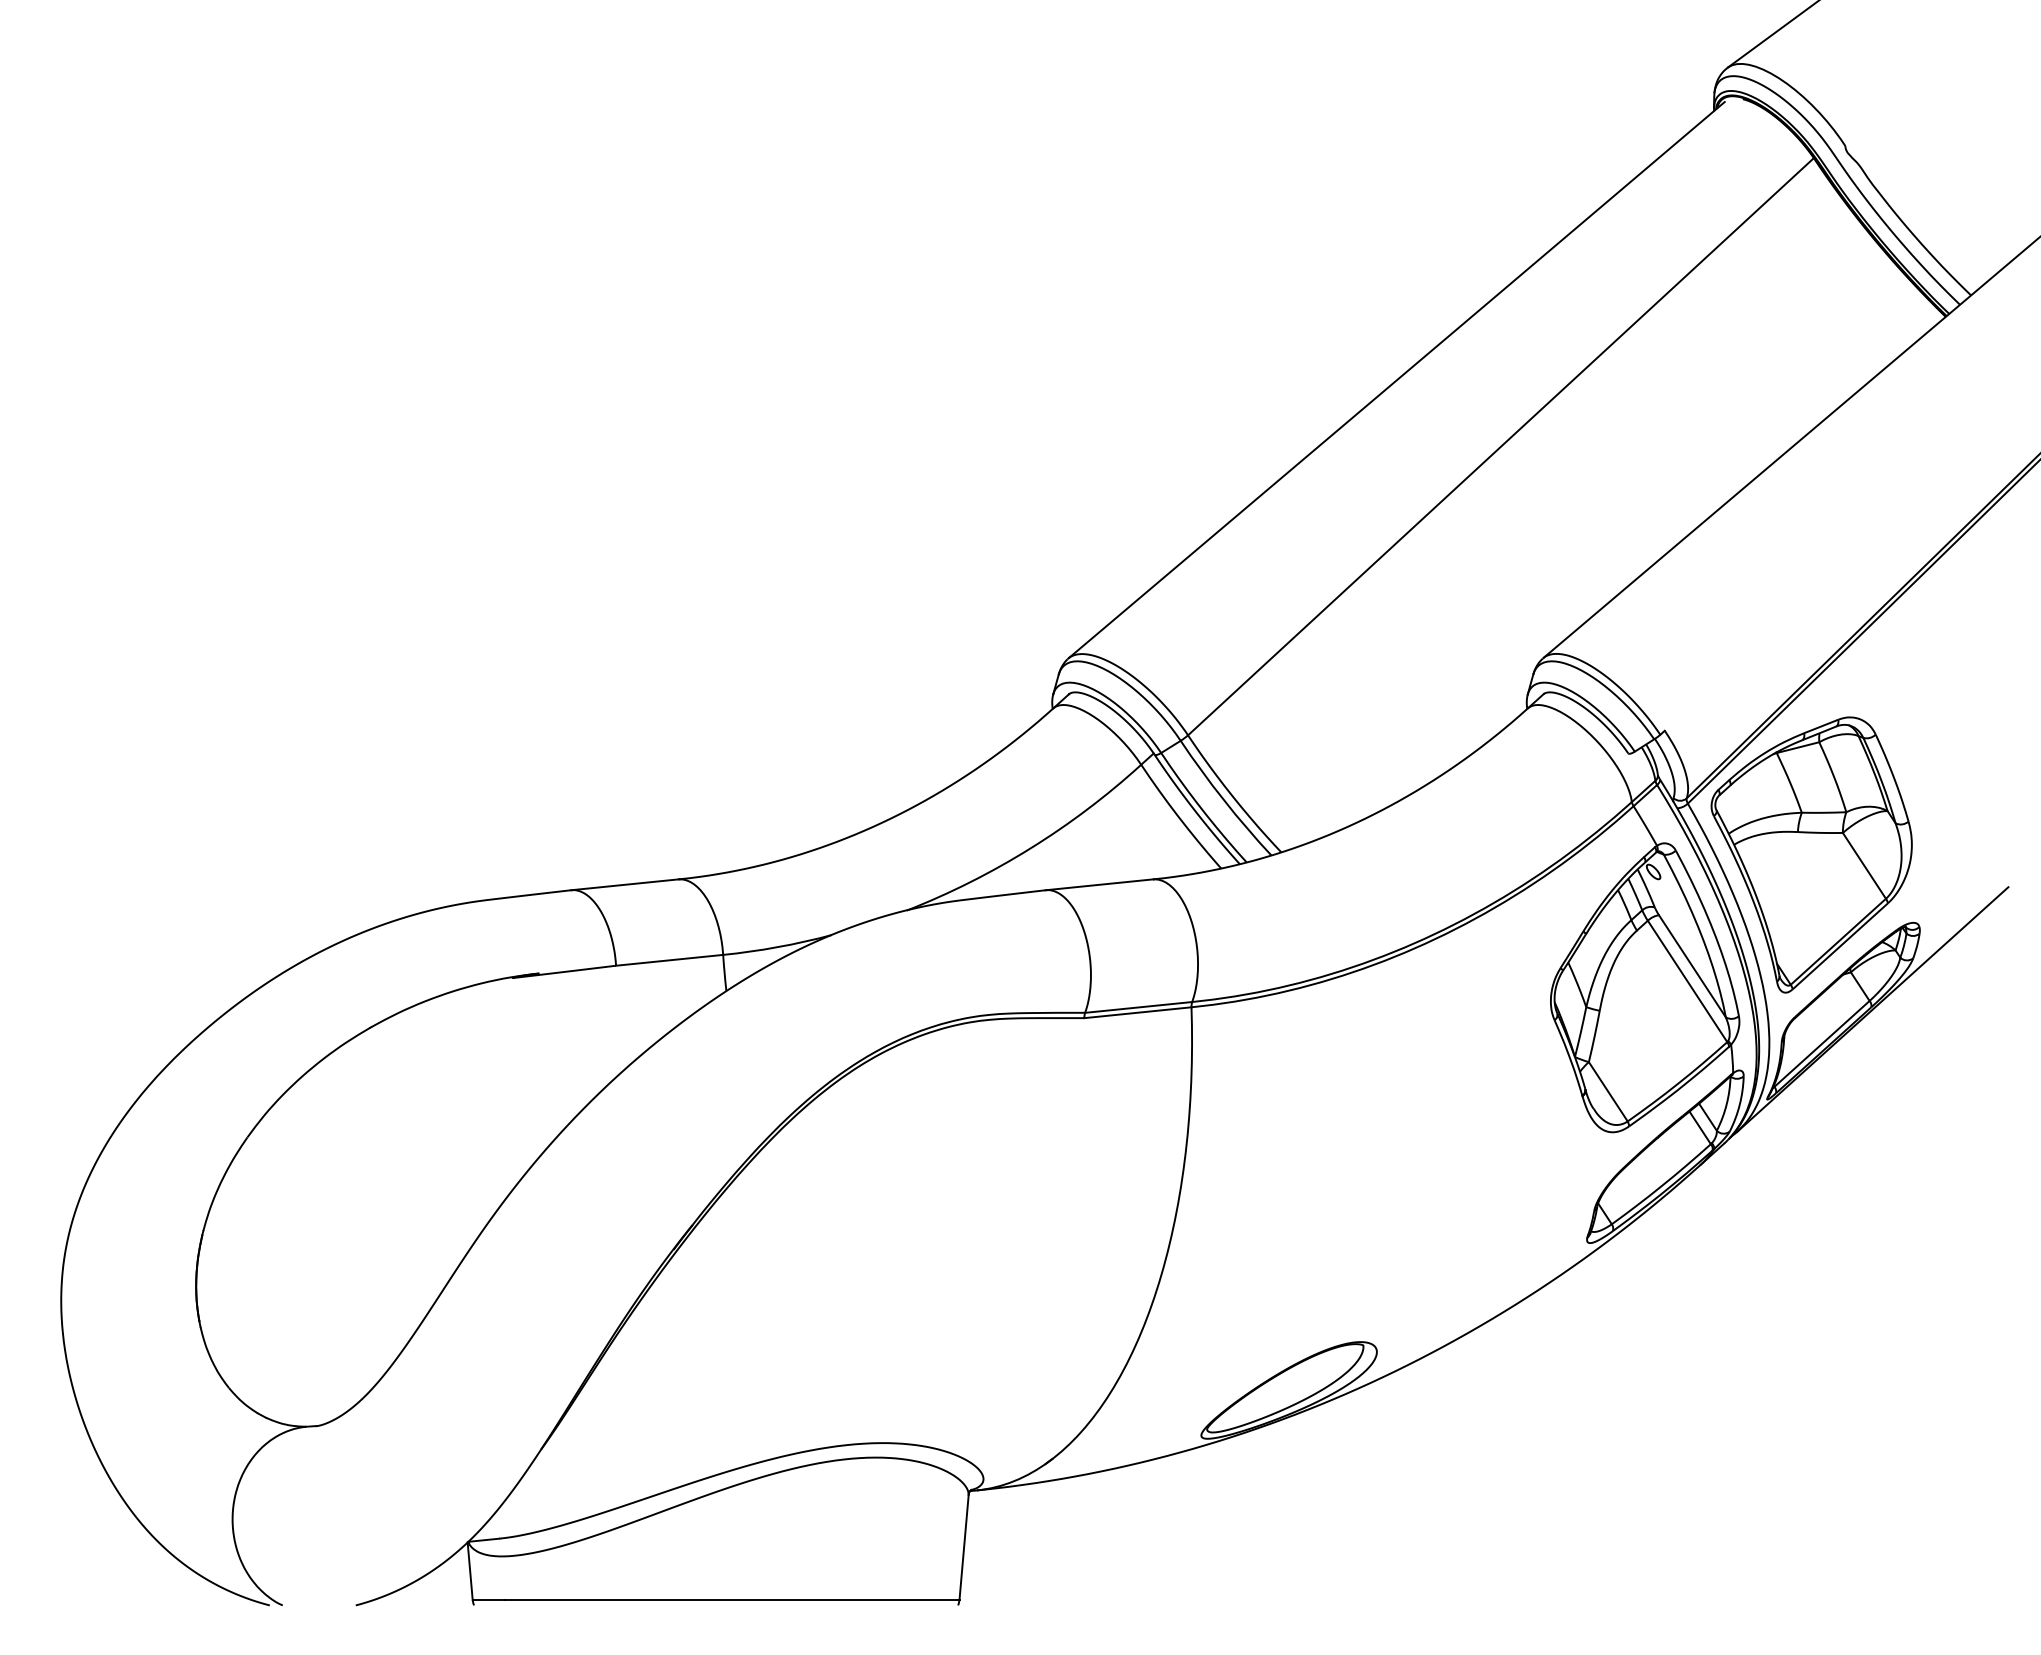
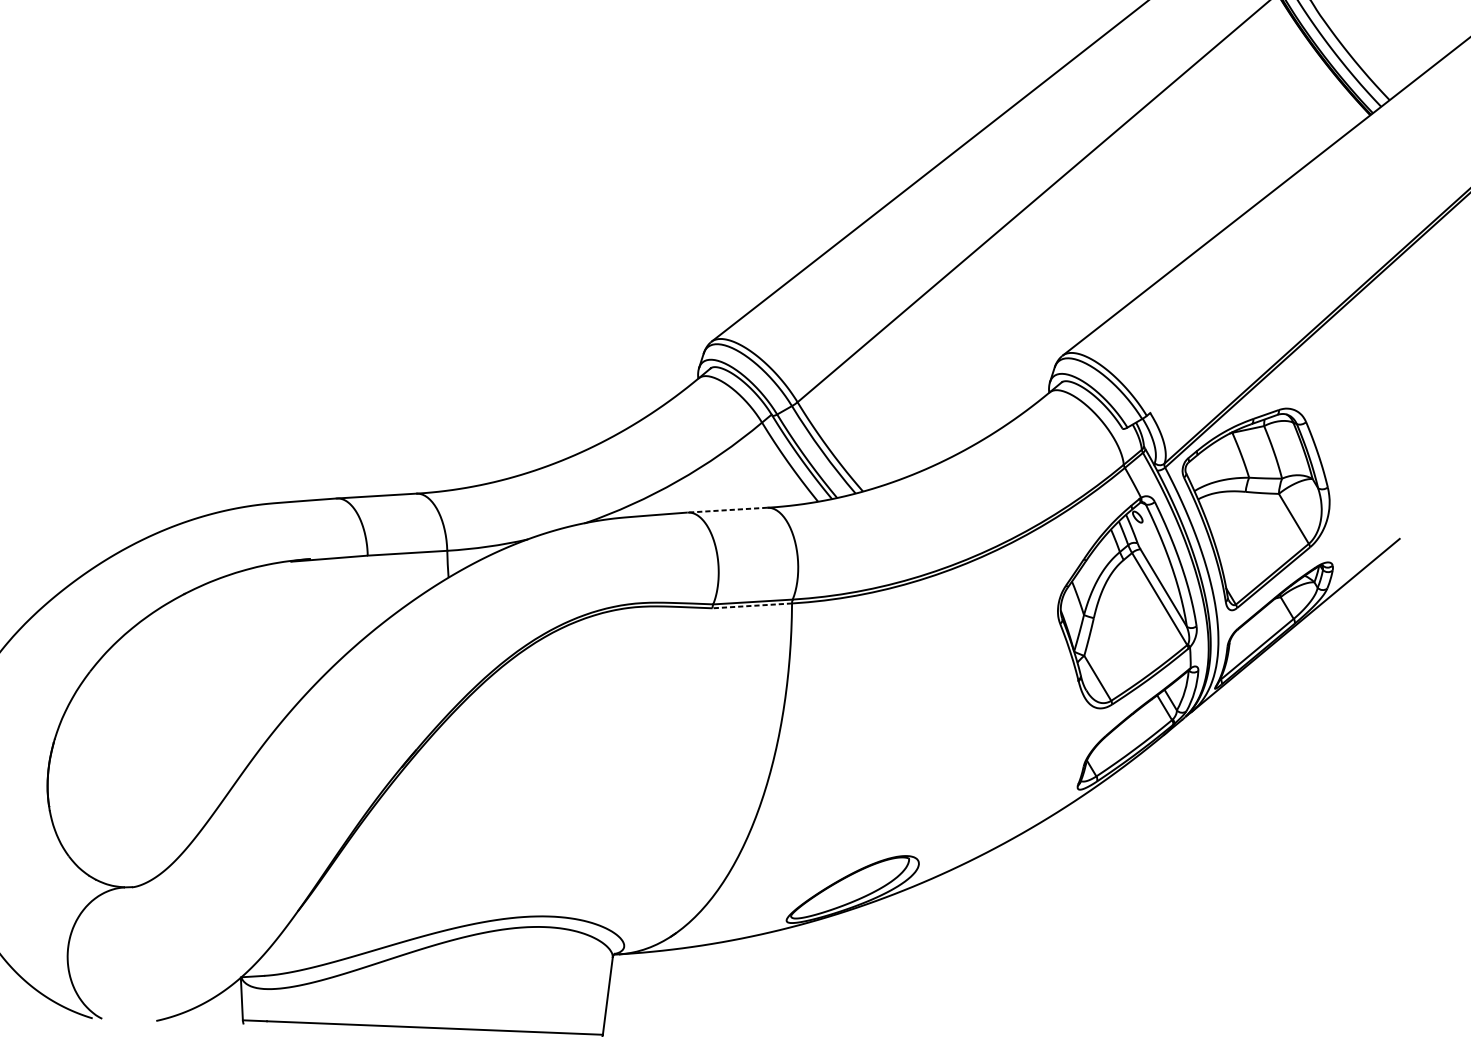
line: (1099, 884) -> (727, 509), solid -> dashed
line: (1137, 1012) -> (751, 605), solid -> dashed

